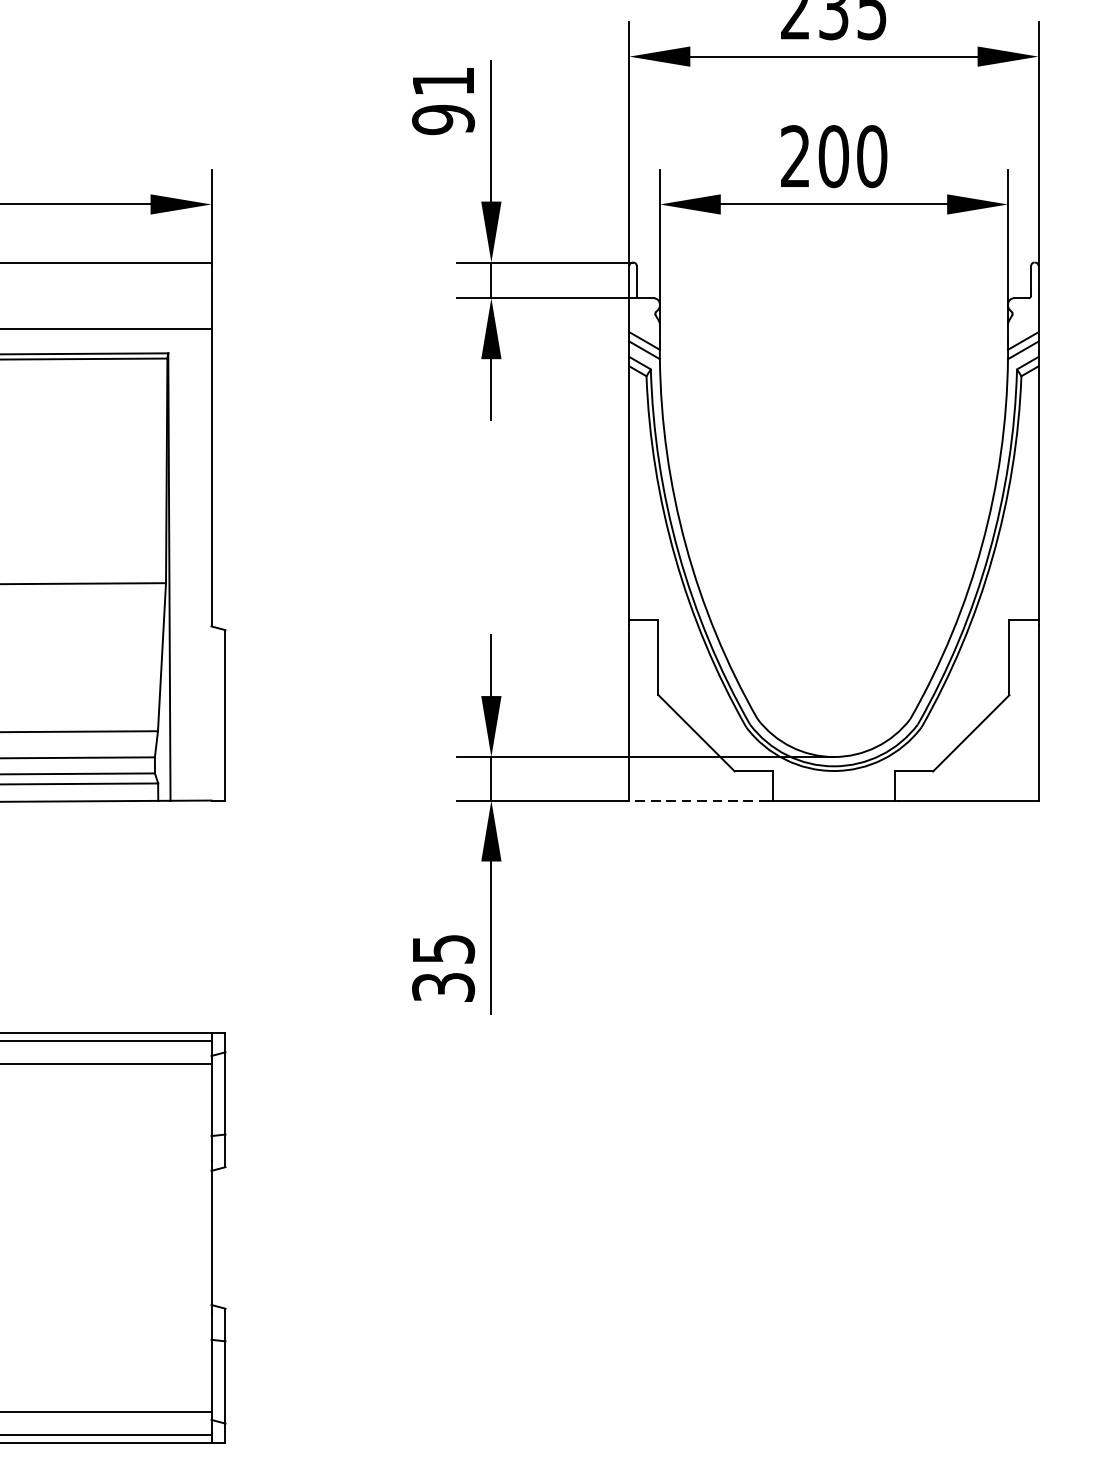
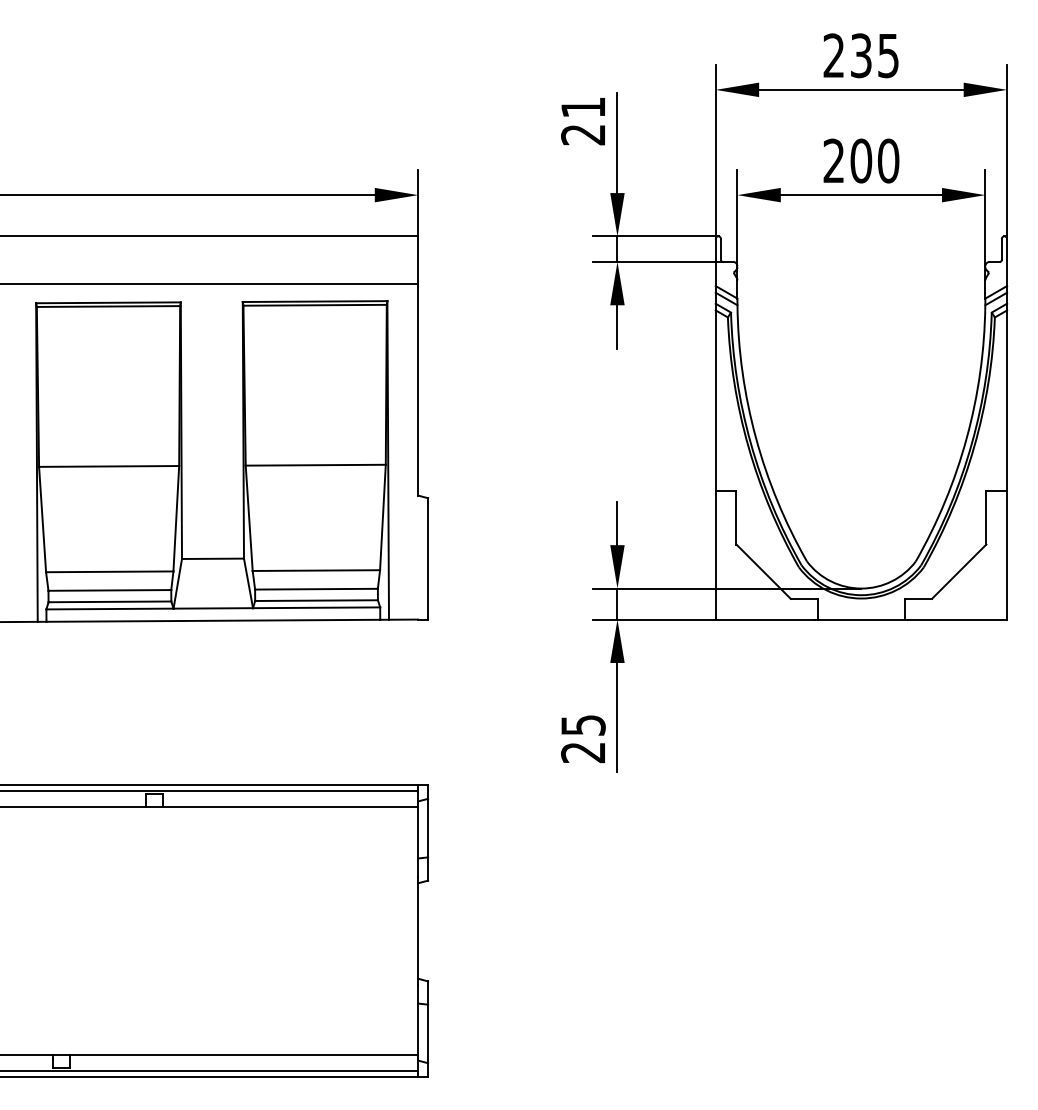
text: (443, 119) -> (583, 134), 91 -> 21
line: (699, 800) -> (765, 619), dashed -> solid
text: (443, 987) -> (583, 752), 35 -> 25

